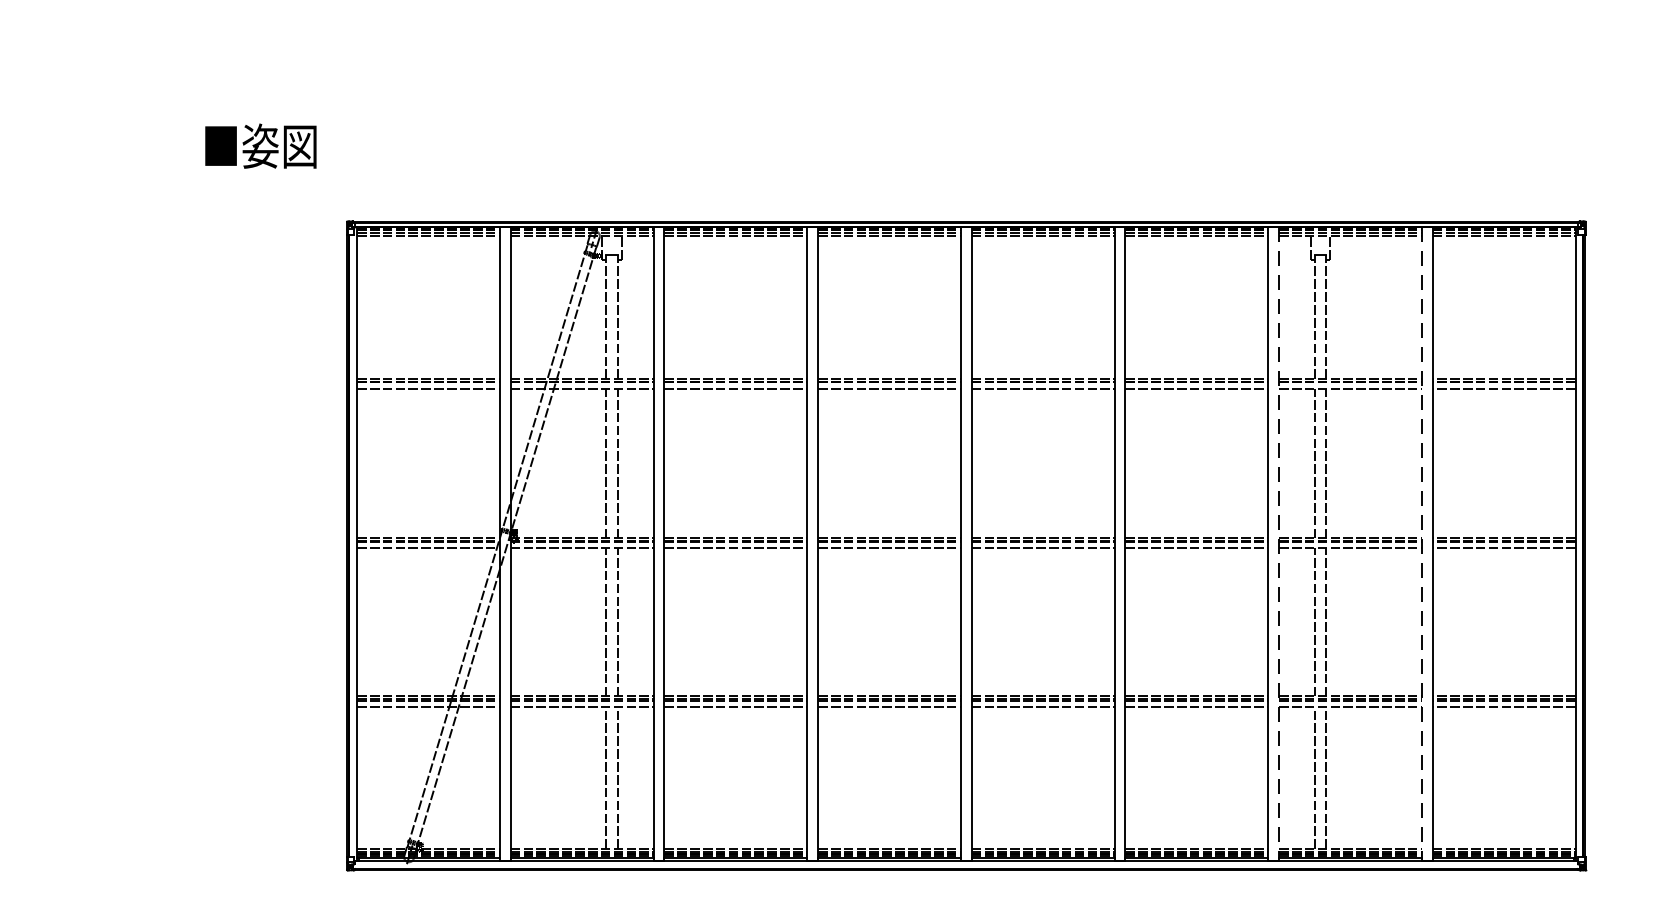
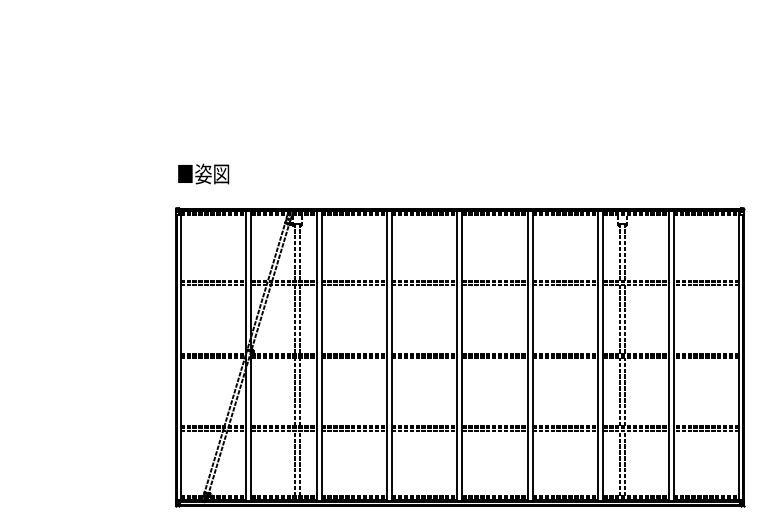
text: (260, 145) -> (203, 173), moved
line: (1279, 544) -> (603, 356), dashed -> solid
line: (1421, 544) -> (668, 356), dashed -> solid

